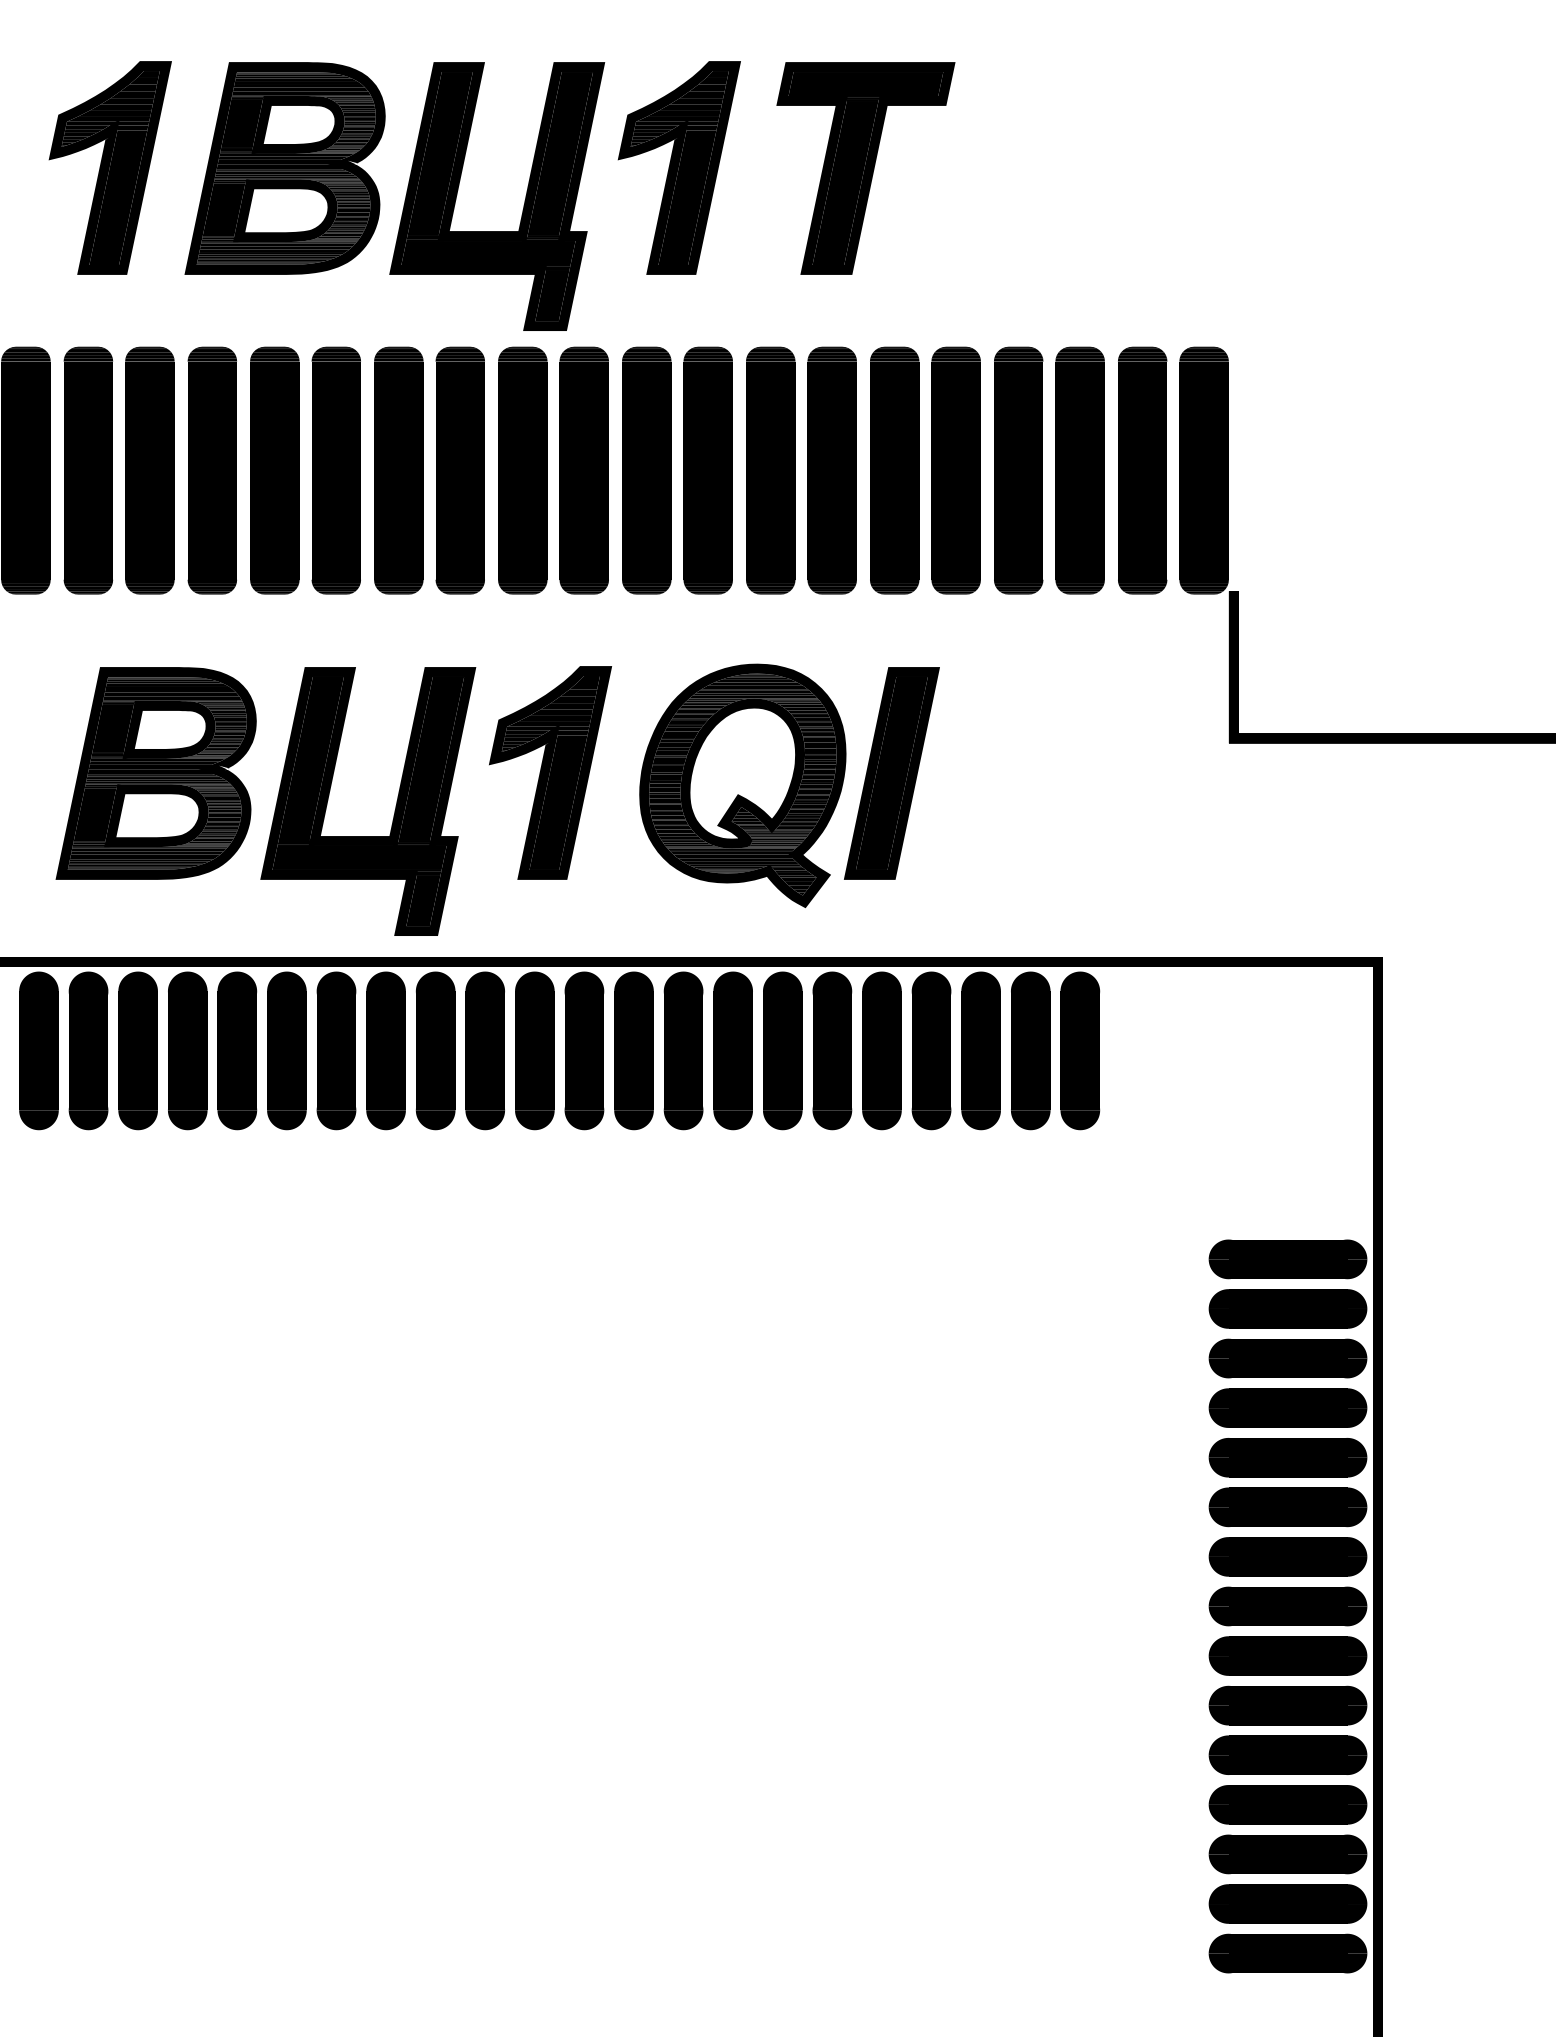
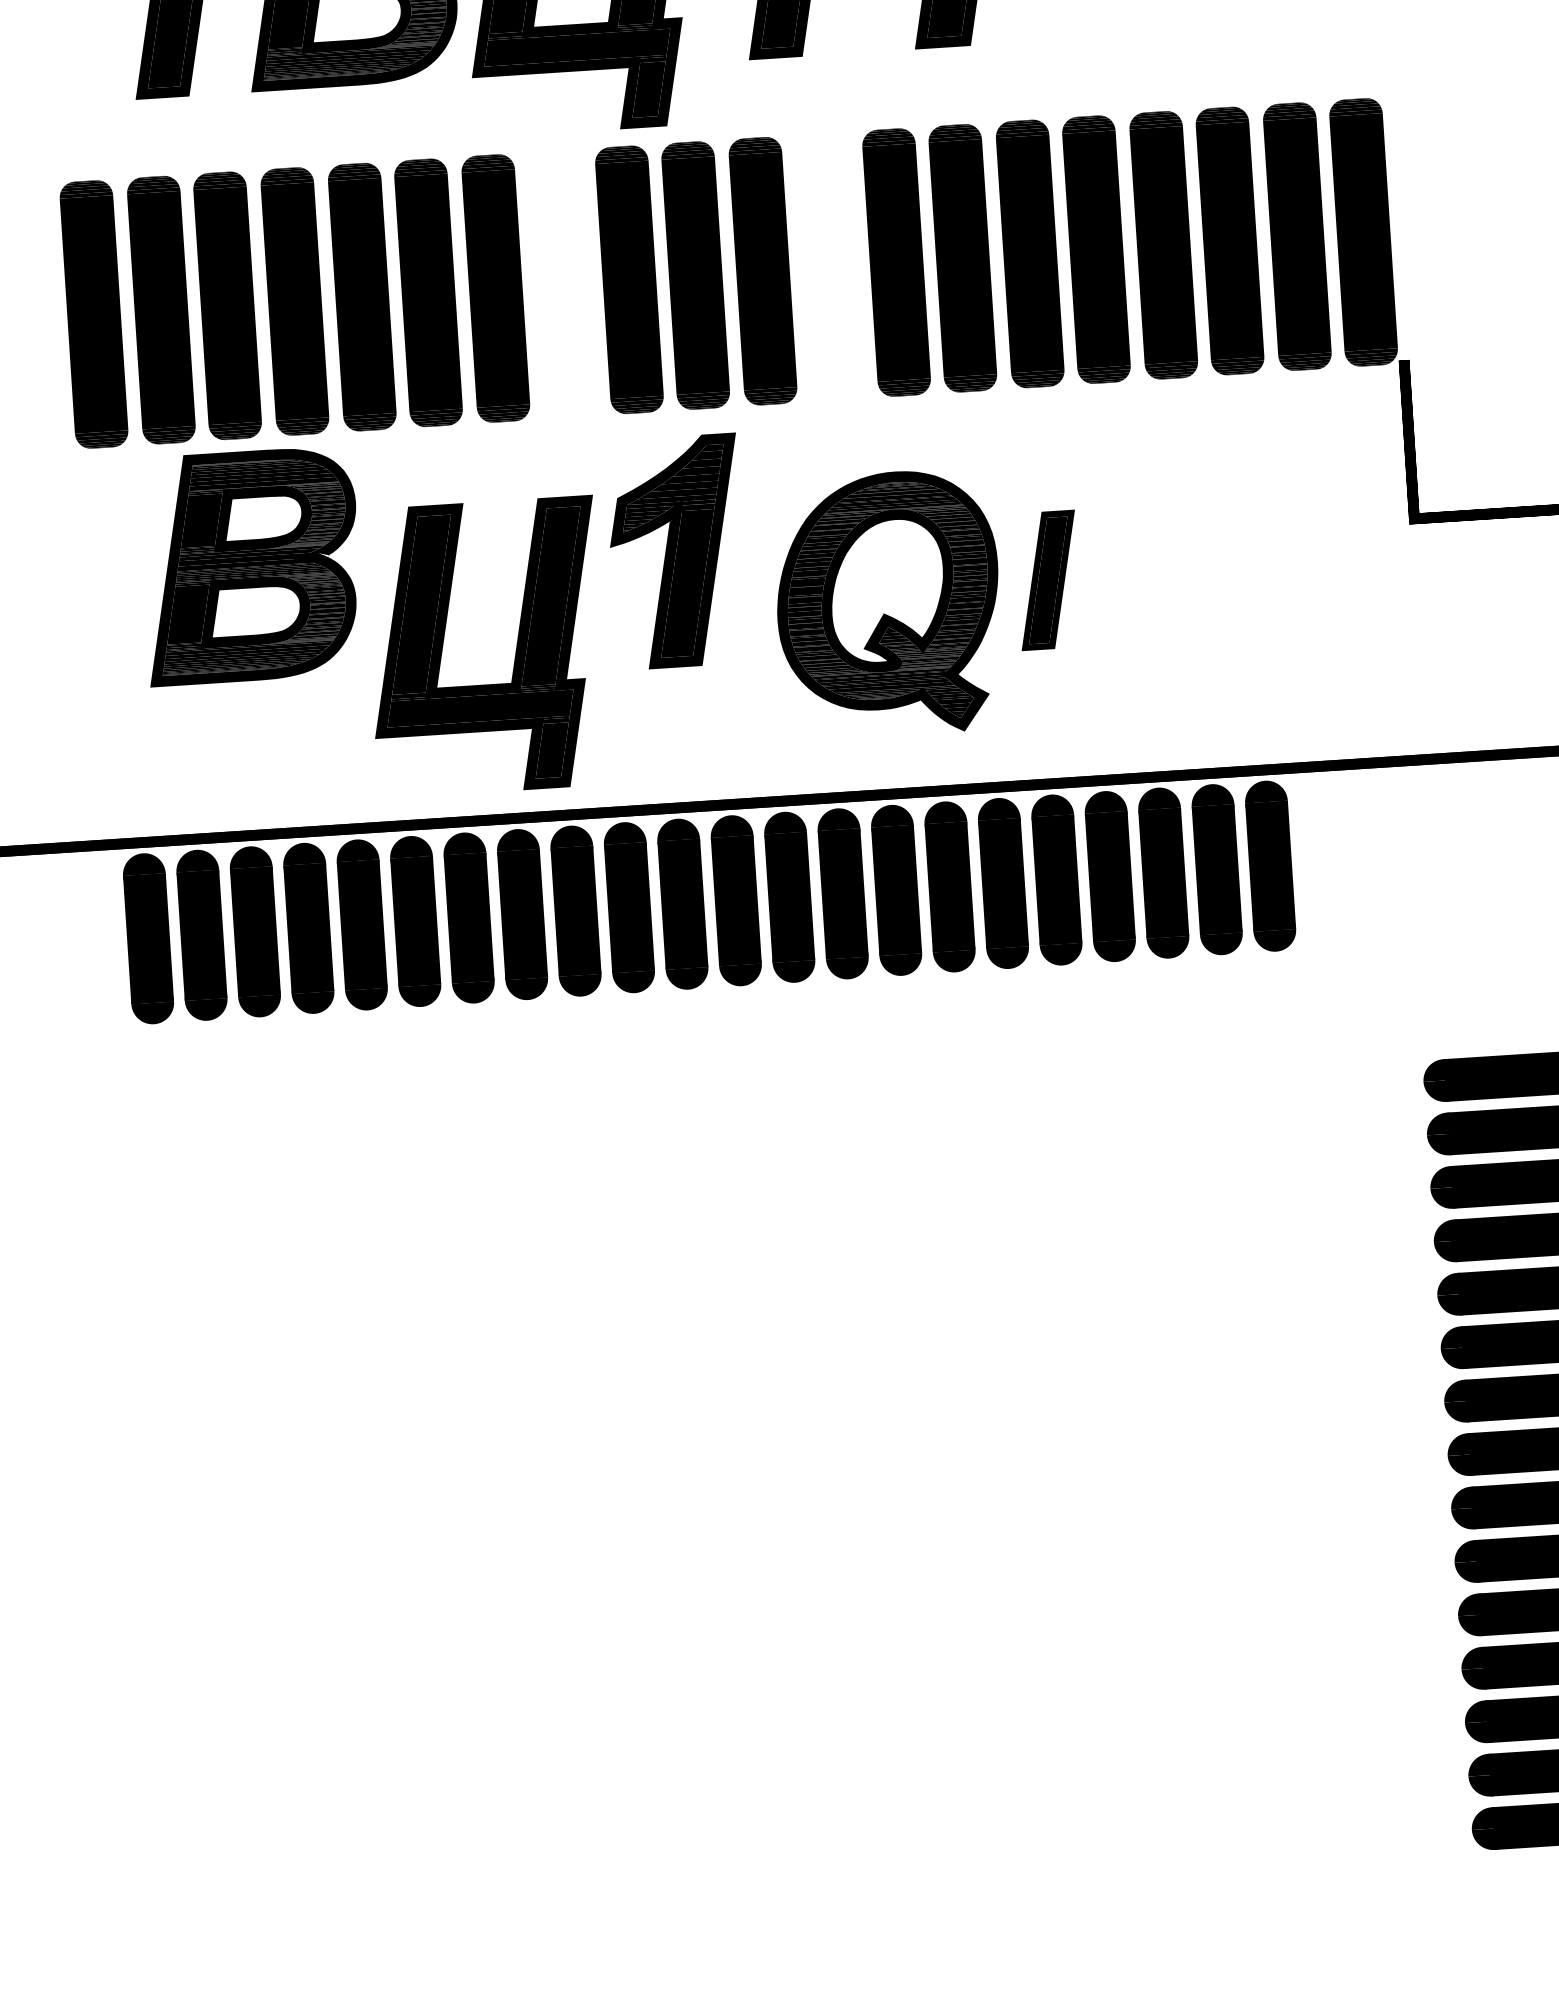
part: (459, 470) -> (561, 284), removed
part: (707, 470) -> (828, 266), removed
part: (550, 772) -> (676, 551), moved
part: (155, 773) -> (250, 566), moved
part: (891, 773) -> (1047, 580), size x0.6

